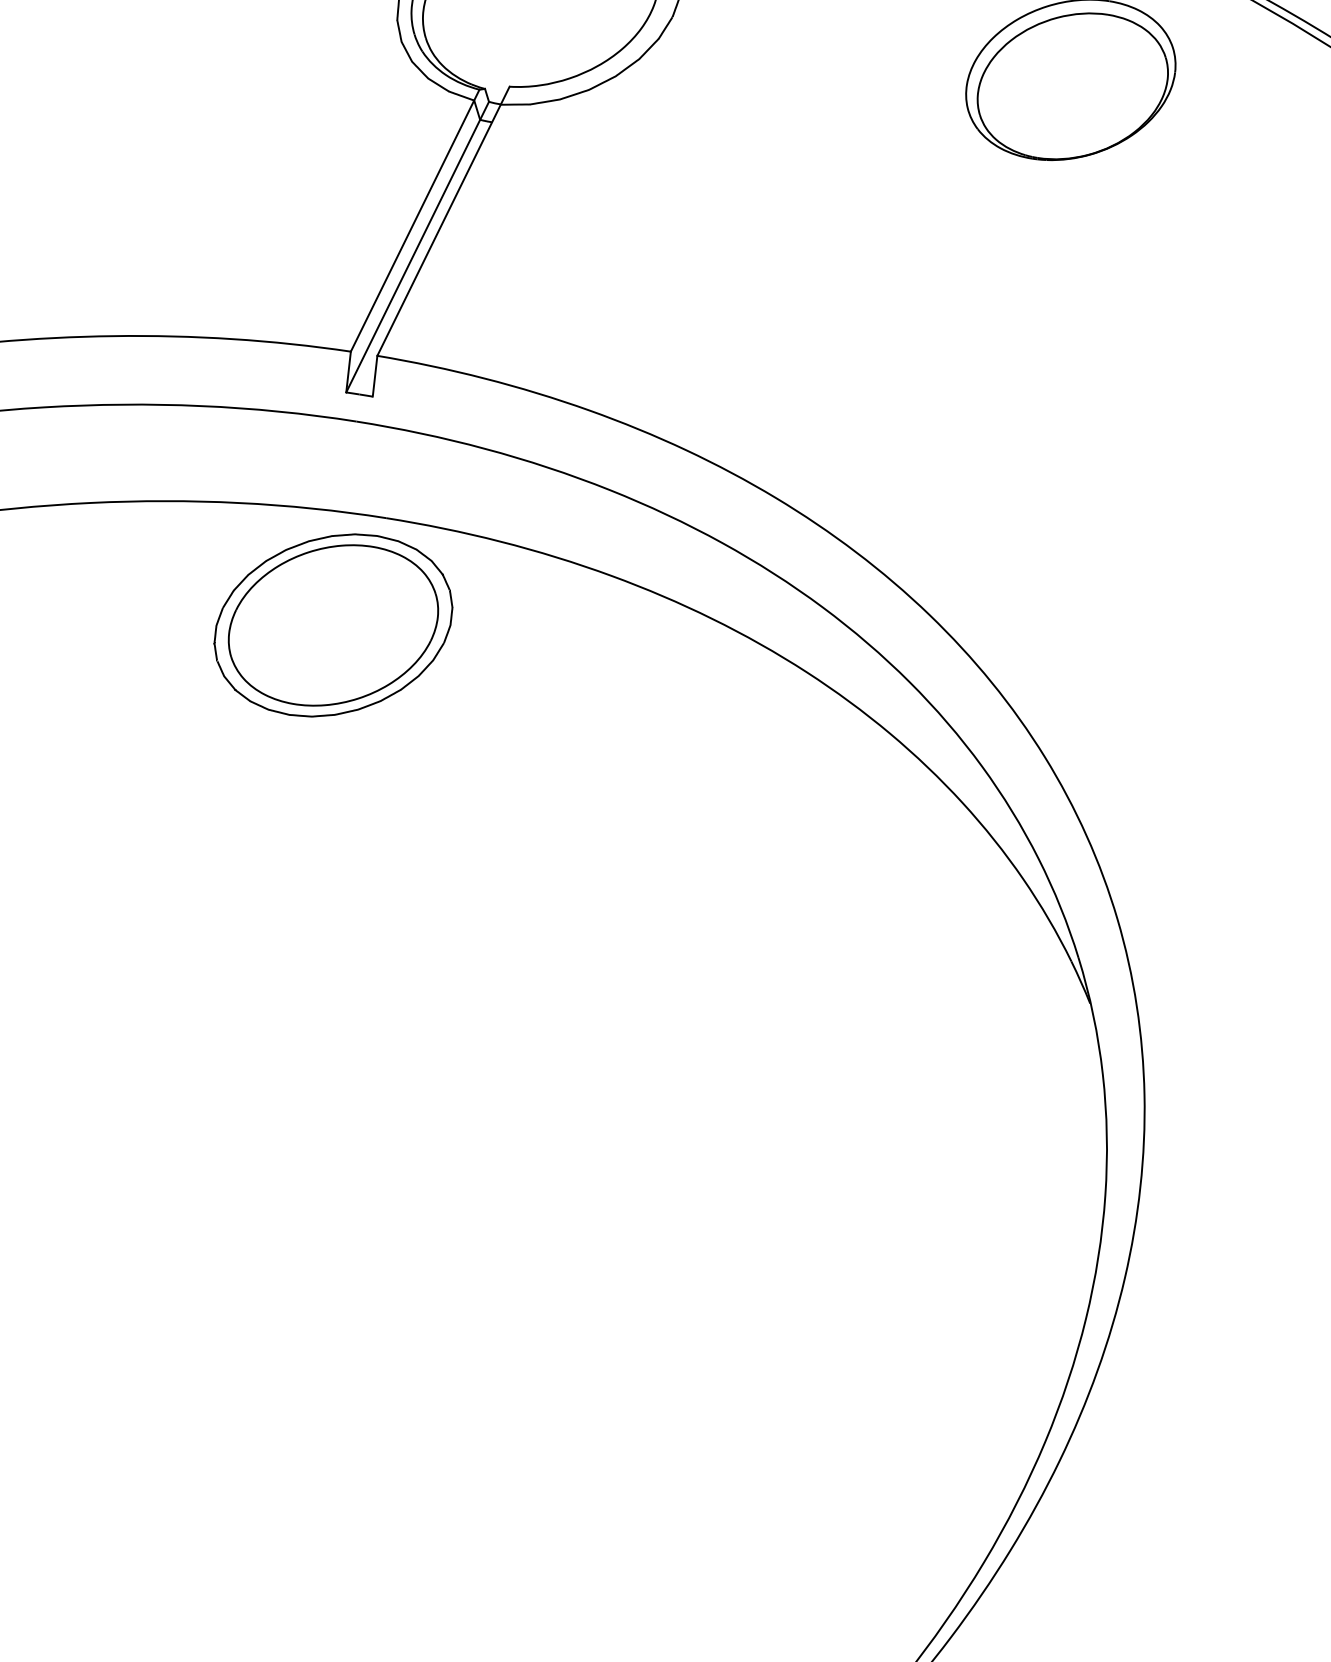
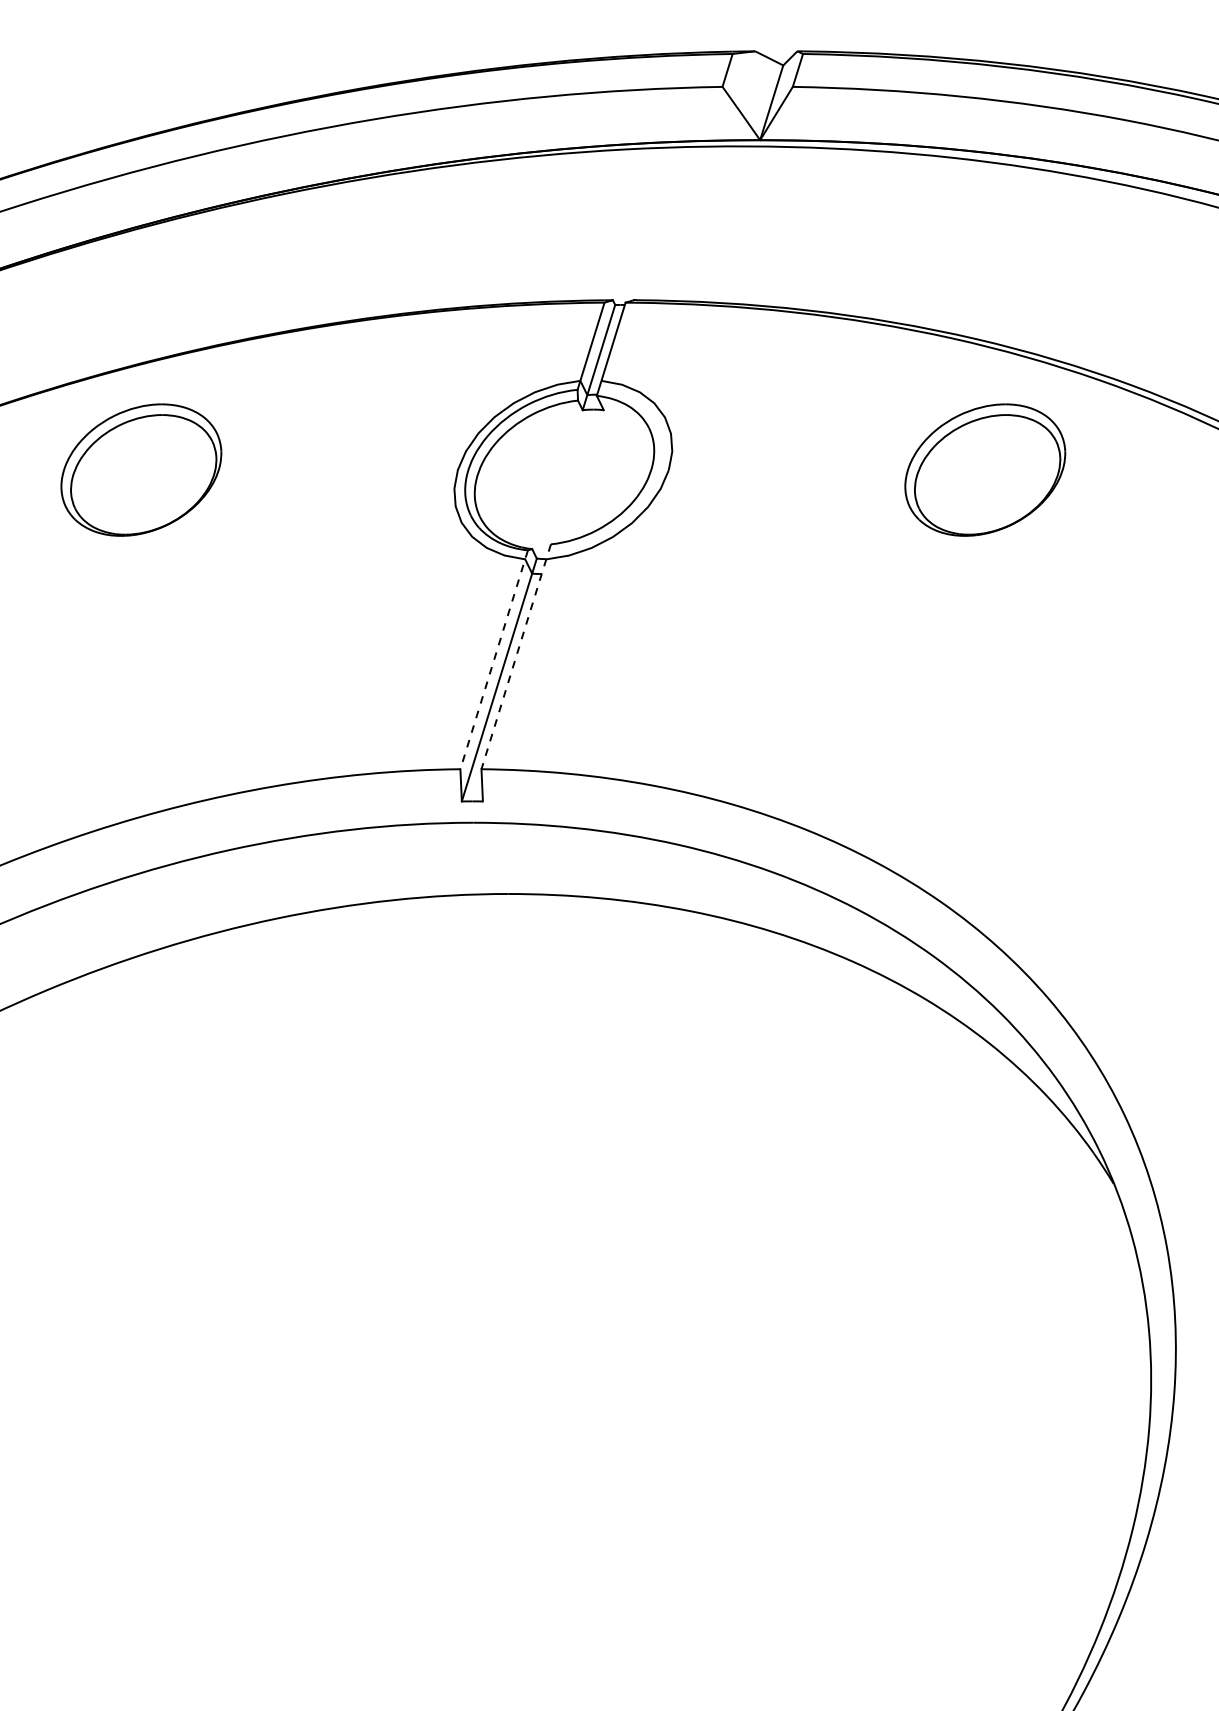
line: (415, 220) -> (494, 659), solid -> dashed
line: (443, 220) -> (516, 656), solid -> dashed
part: (333, 625) -> (480, 983), removed

